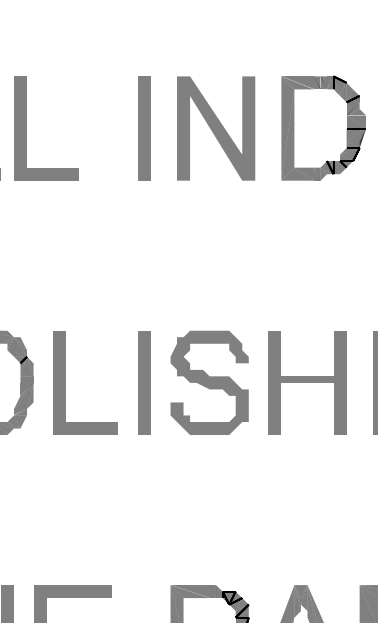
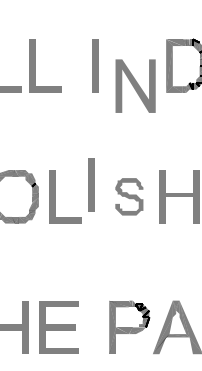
part: (215, 127) -> (135, 85), moved
part: (143, 382) -> (91, 184), moved
part: (210, 382) -> (129, 196), size x0.7

